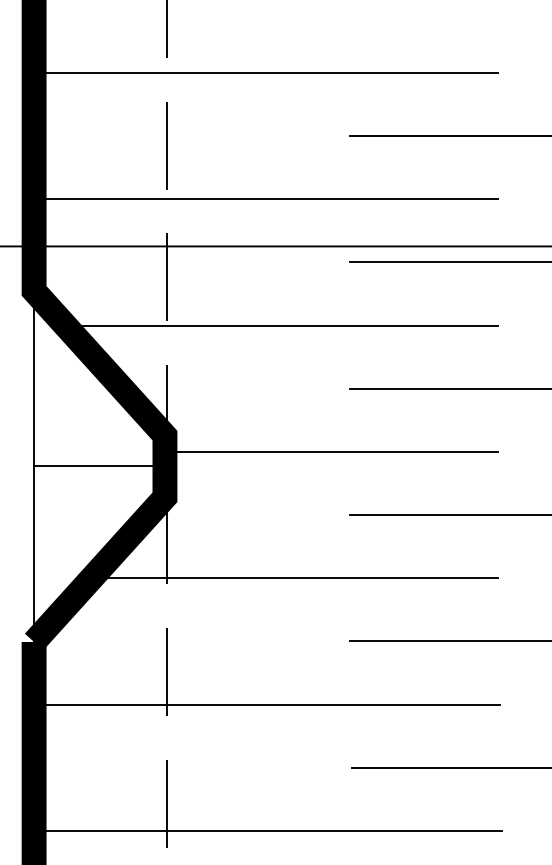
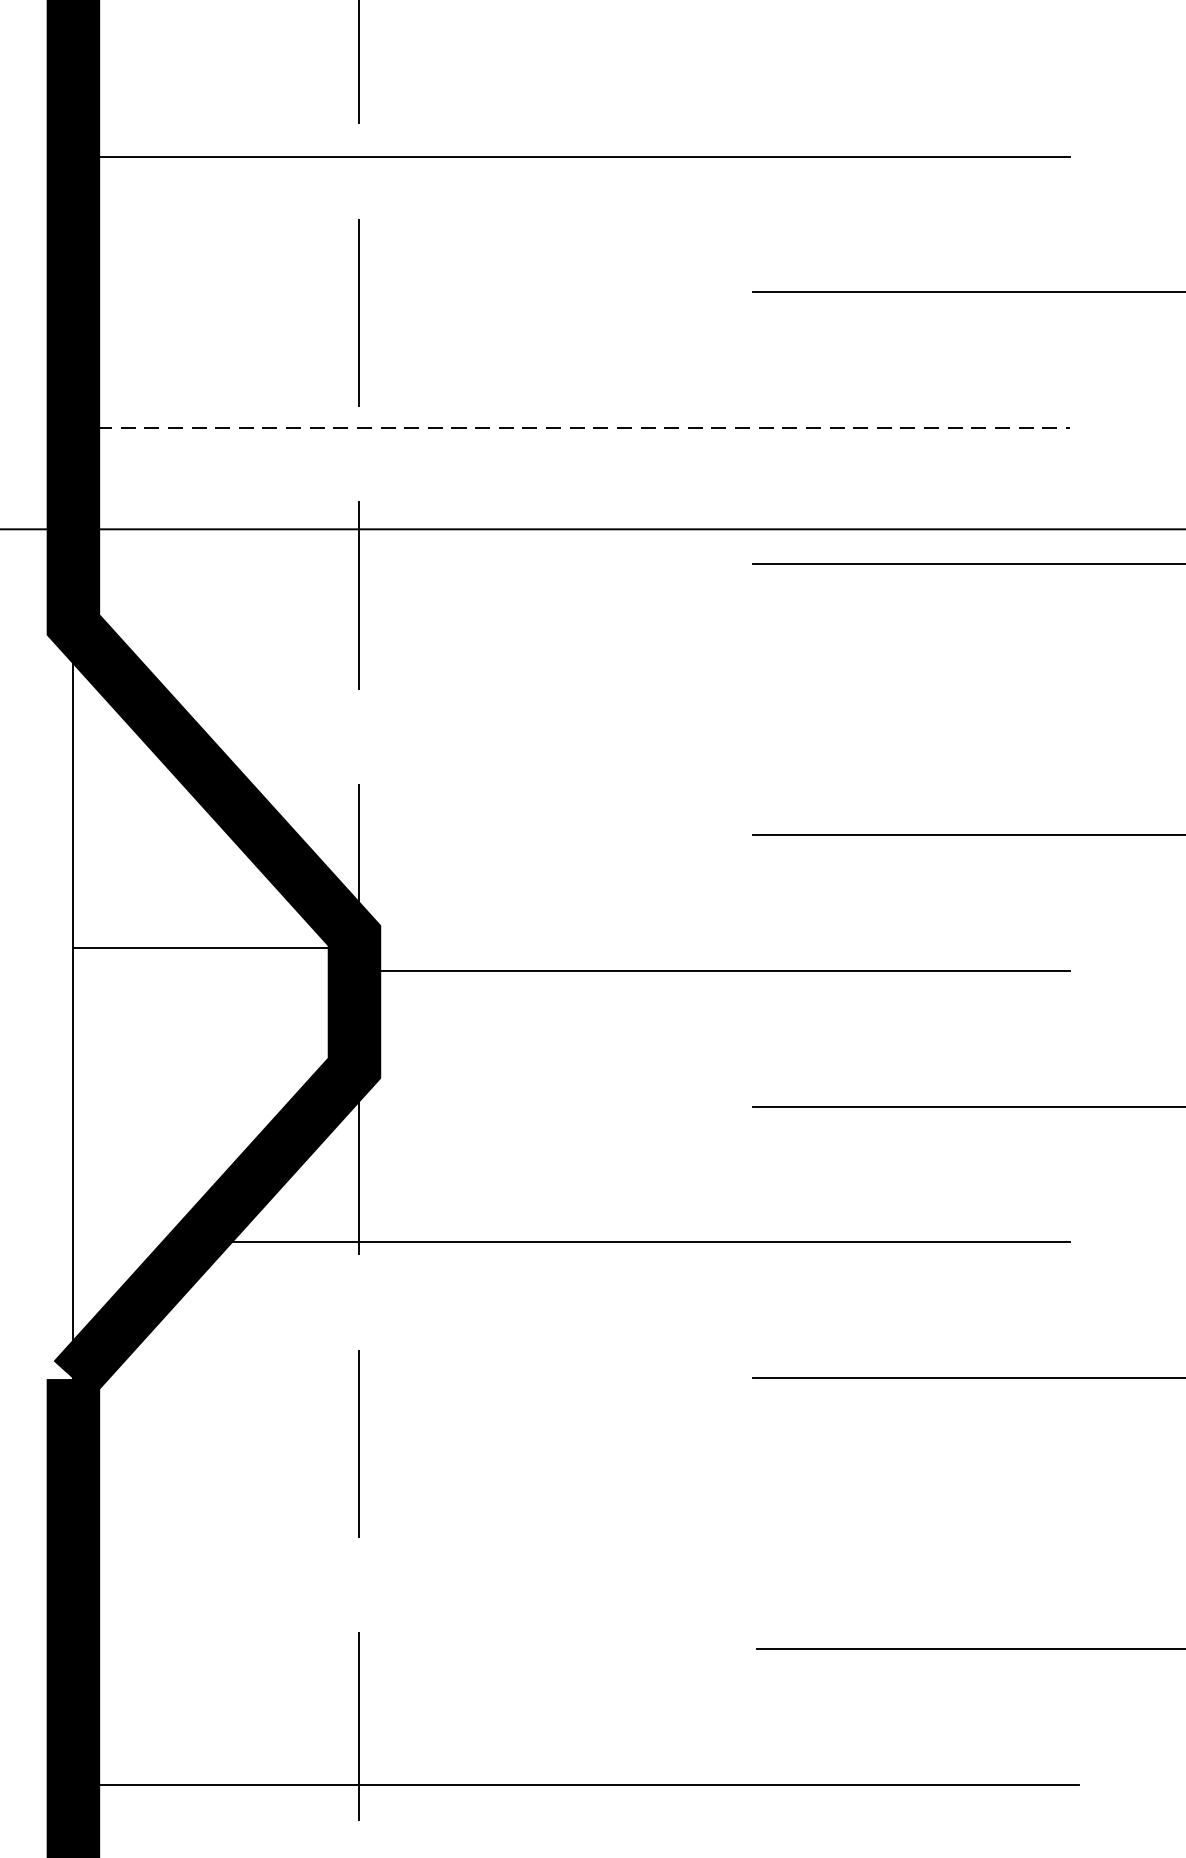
line: (266, 199) -> (572, 428), solid -> dashed
line: (281, 325) -> (604, 699), removed
line: (99, 466) -> (213, 948), moved
line: (268, 704) -> (576, 1513), removed

